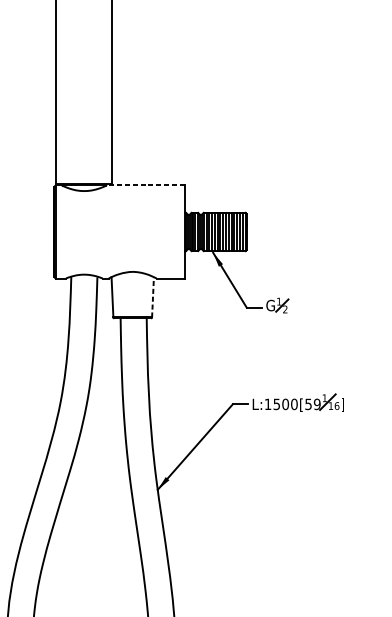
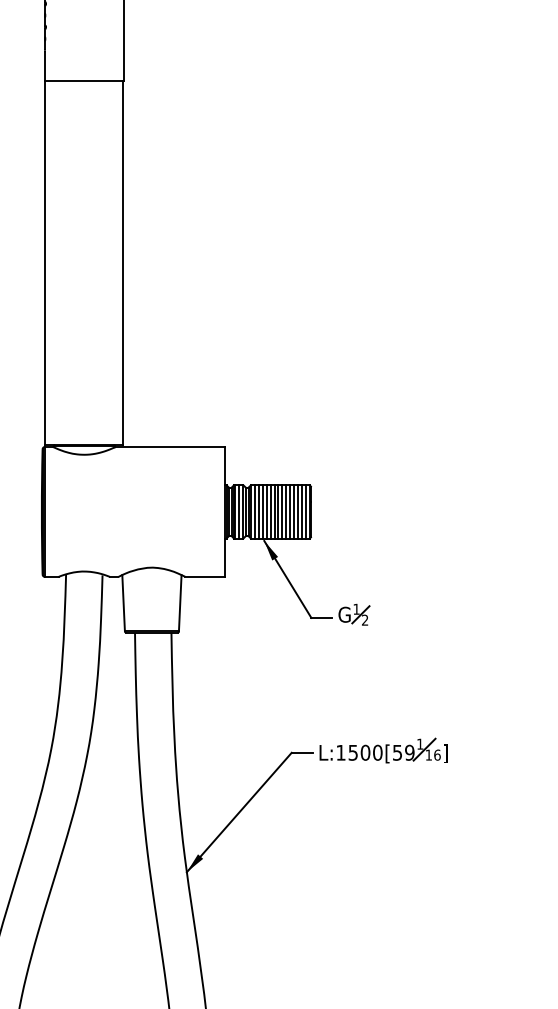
line: (146, 185) -> (170, 446), dashed -> solid
line: (153, 296) -> (180, 602), dashed -> solid

